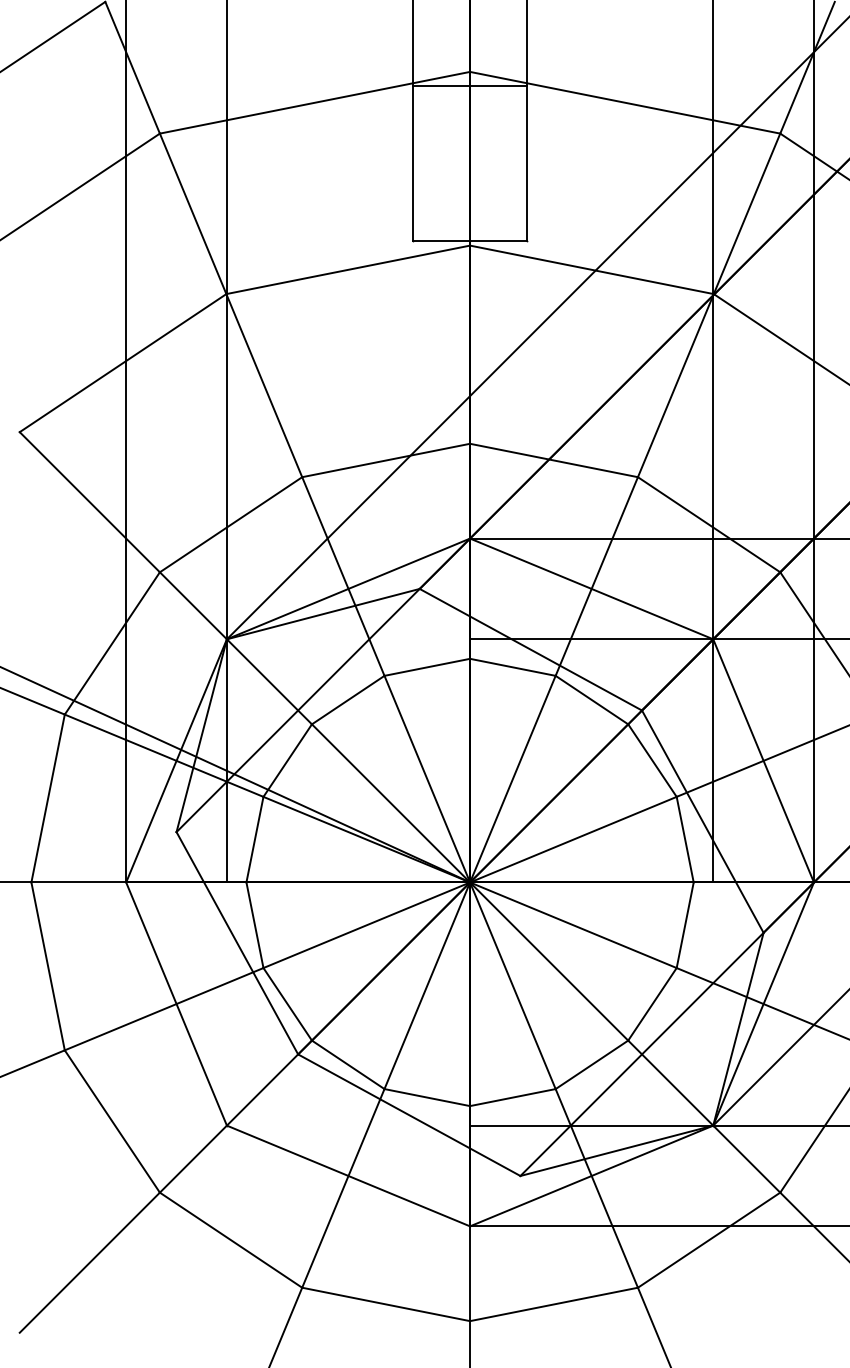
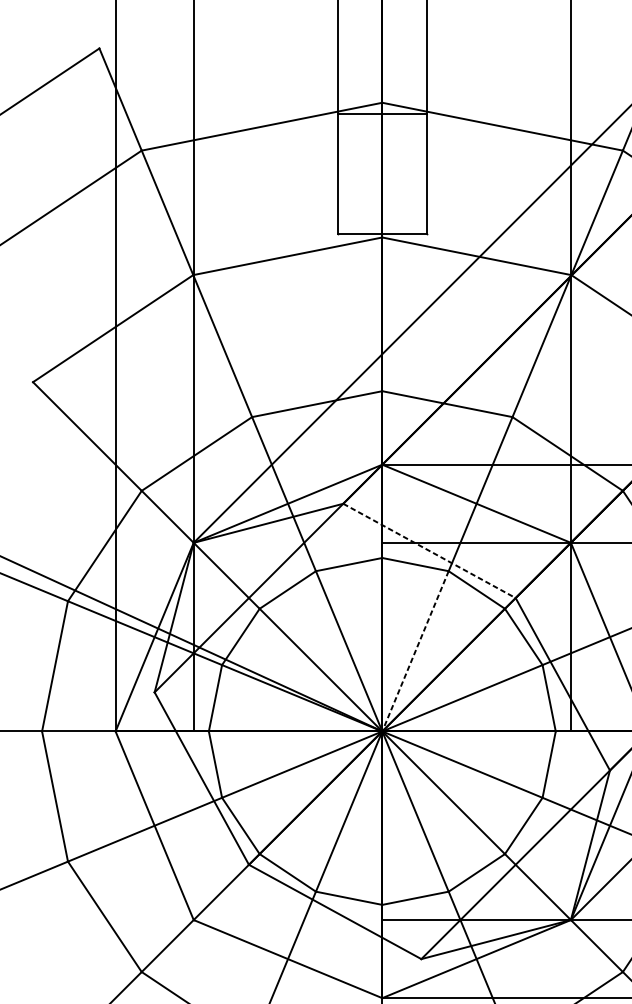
line: (530, 649) -> (429, 550), solid -> dashed
line: (512, 779) -> (415, 651), solid -> dashed

